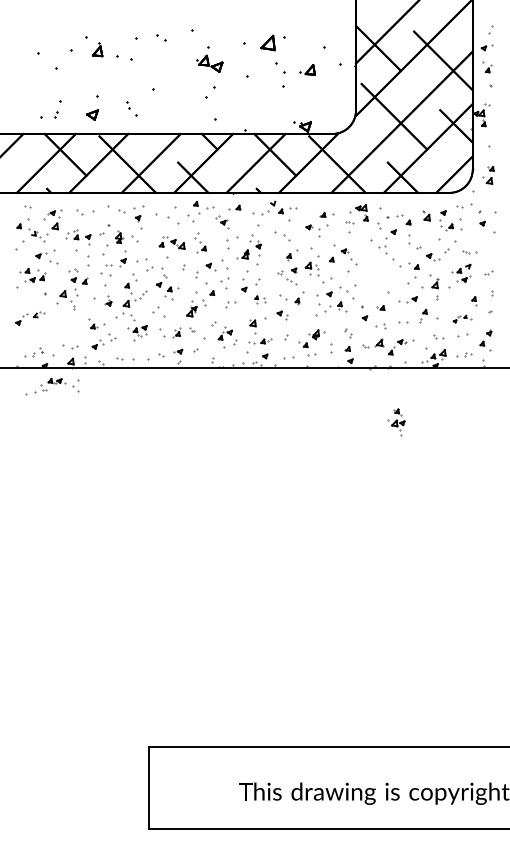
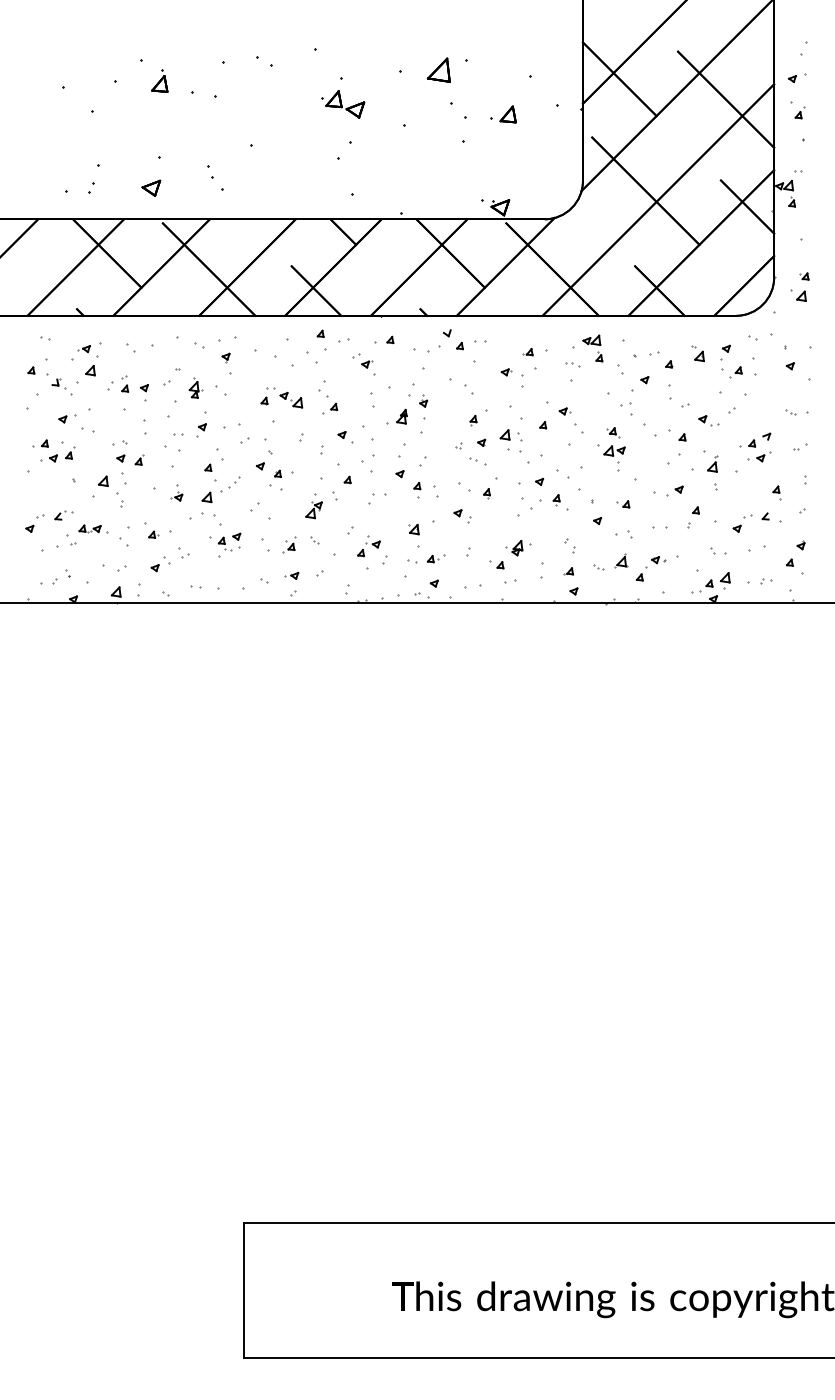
part: (469, 252) -> (796, 413), moved
part: (260, 299) -> (426, 490), size x1.43
part: (462, 318) -> (757, 521), size x1.67
part: (52, 386) -> (85, 537), moved
part: (396, 422) -> (611, 449), moved

